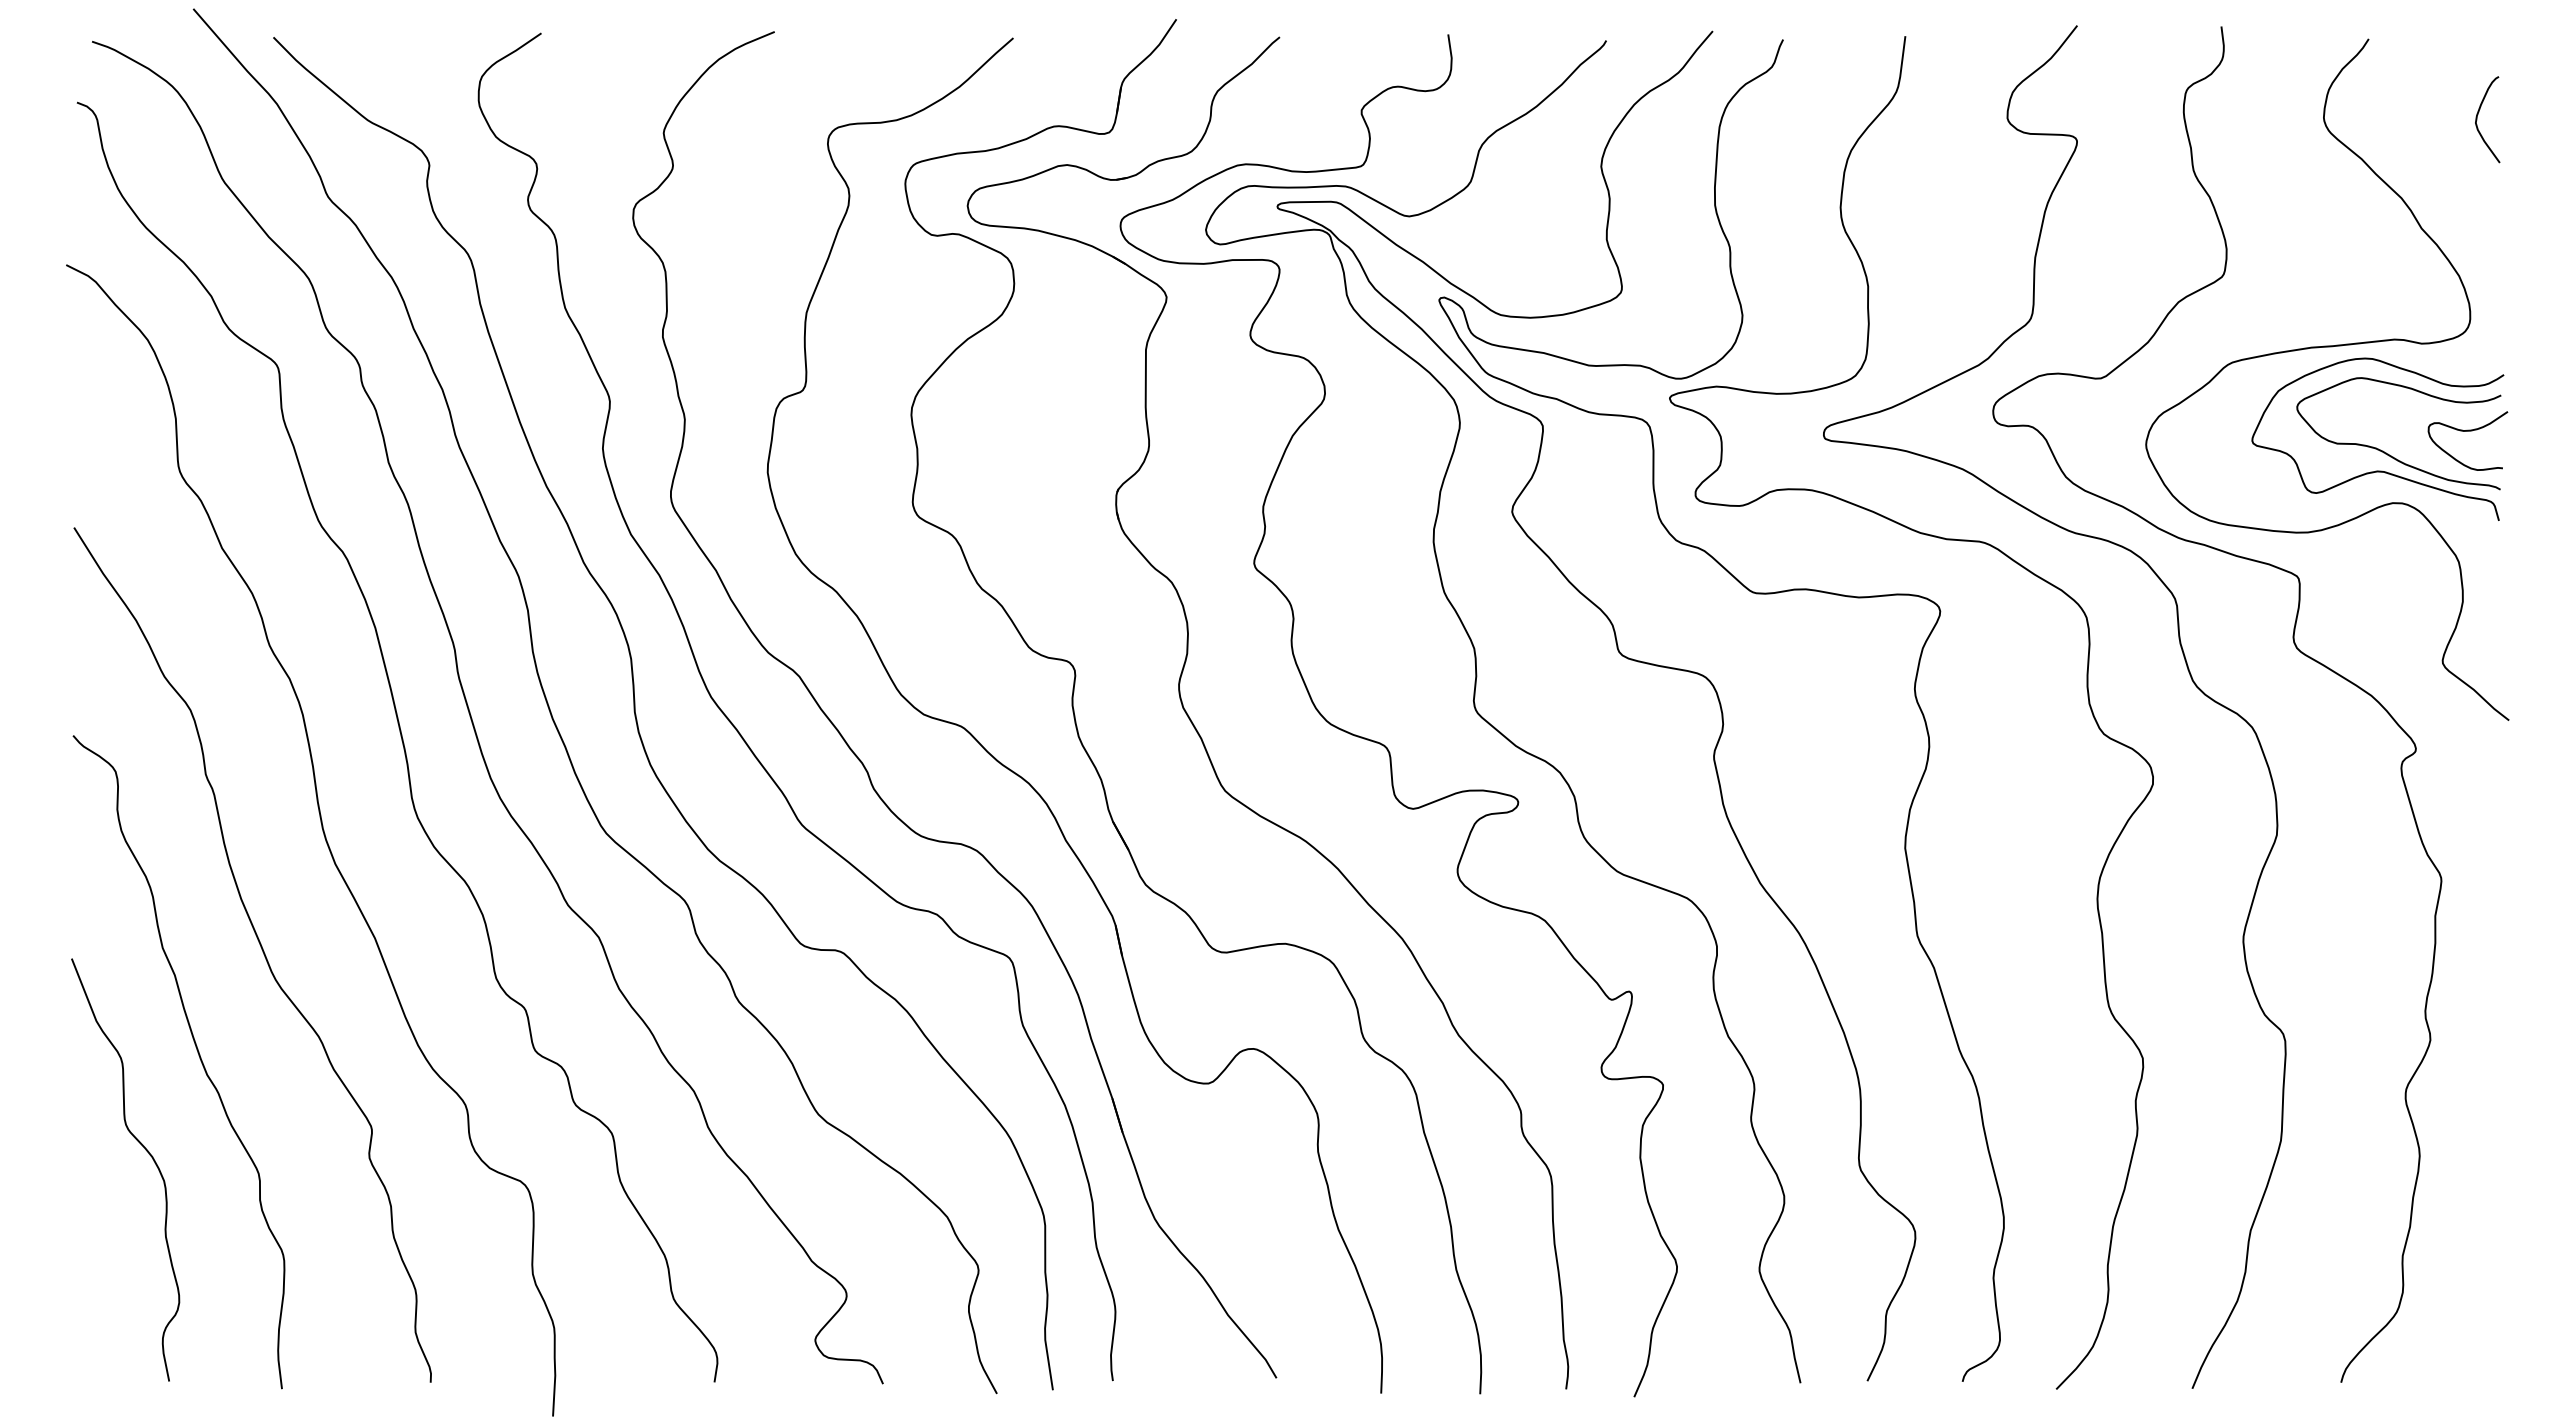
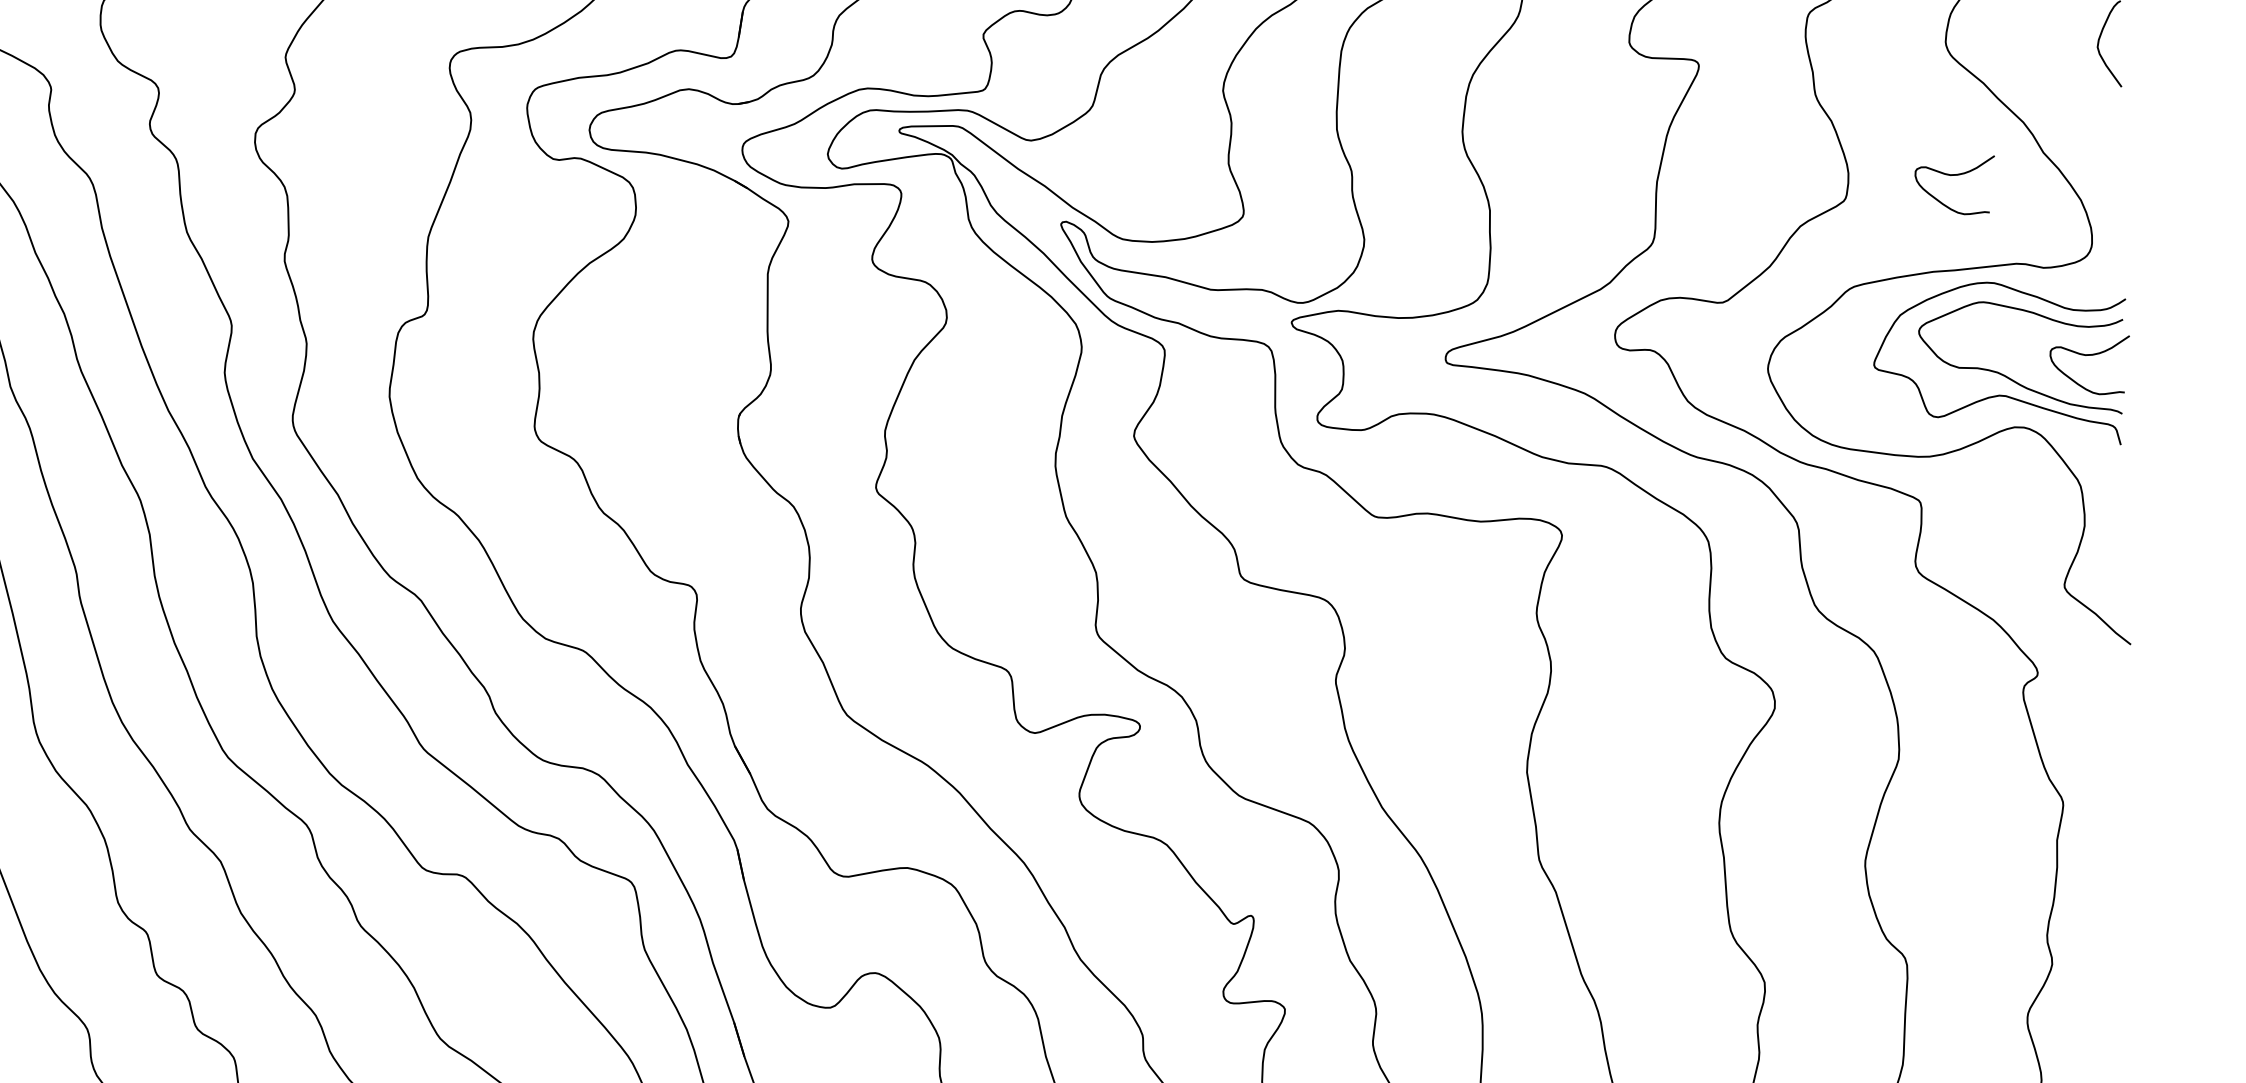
curve: (2332, 251) -> (1954, 175), added

